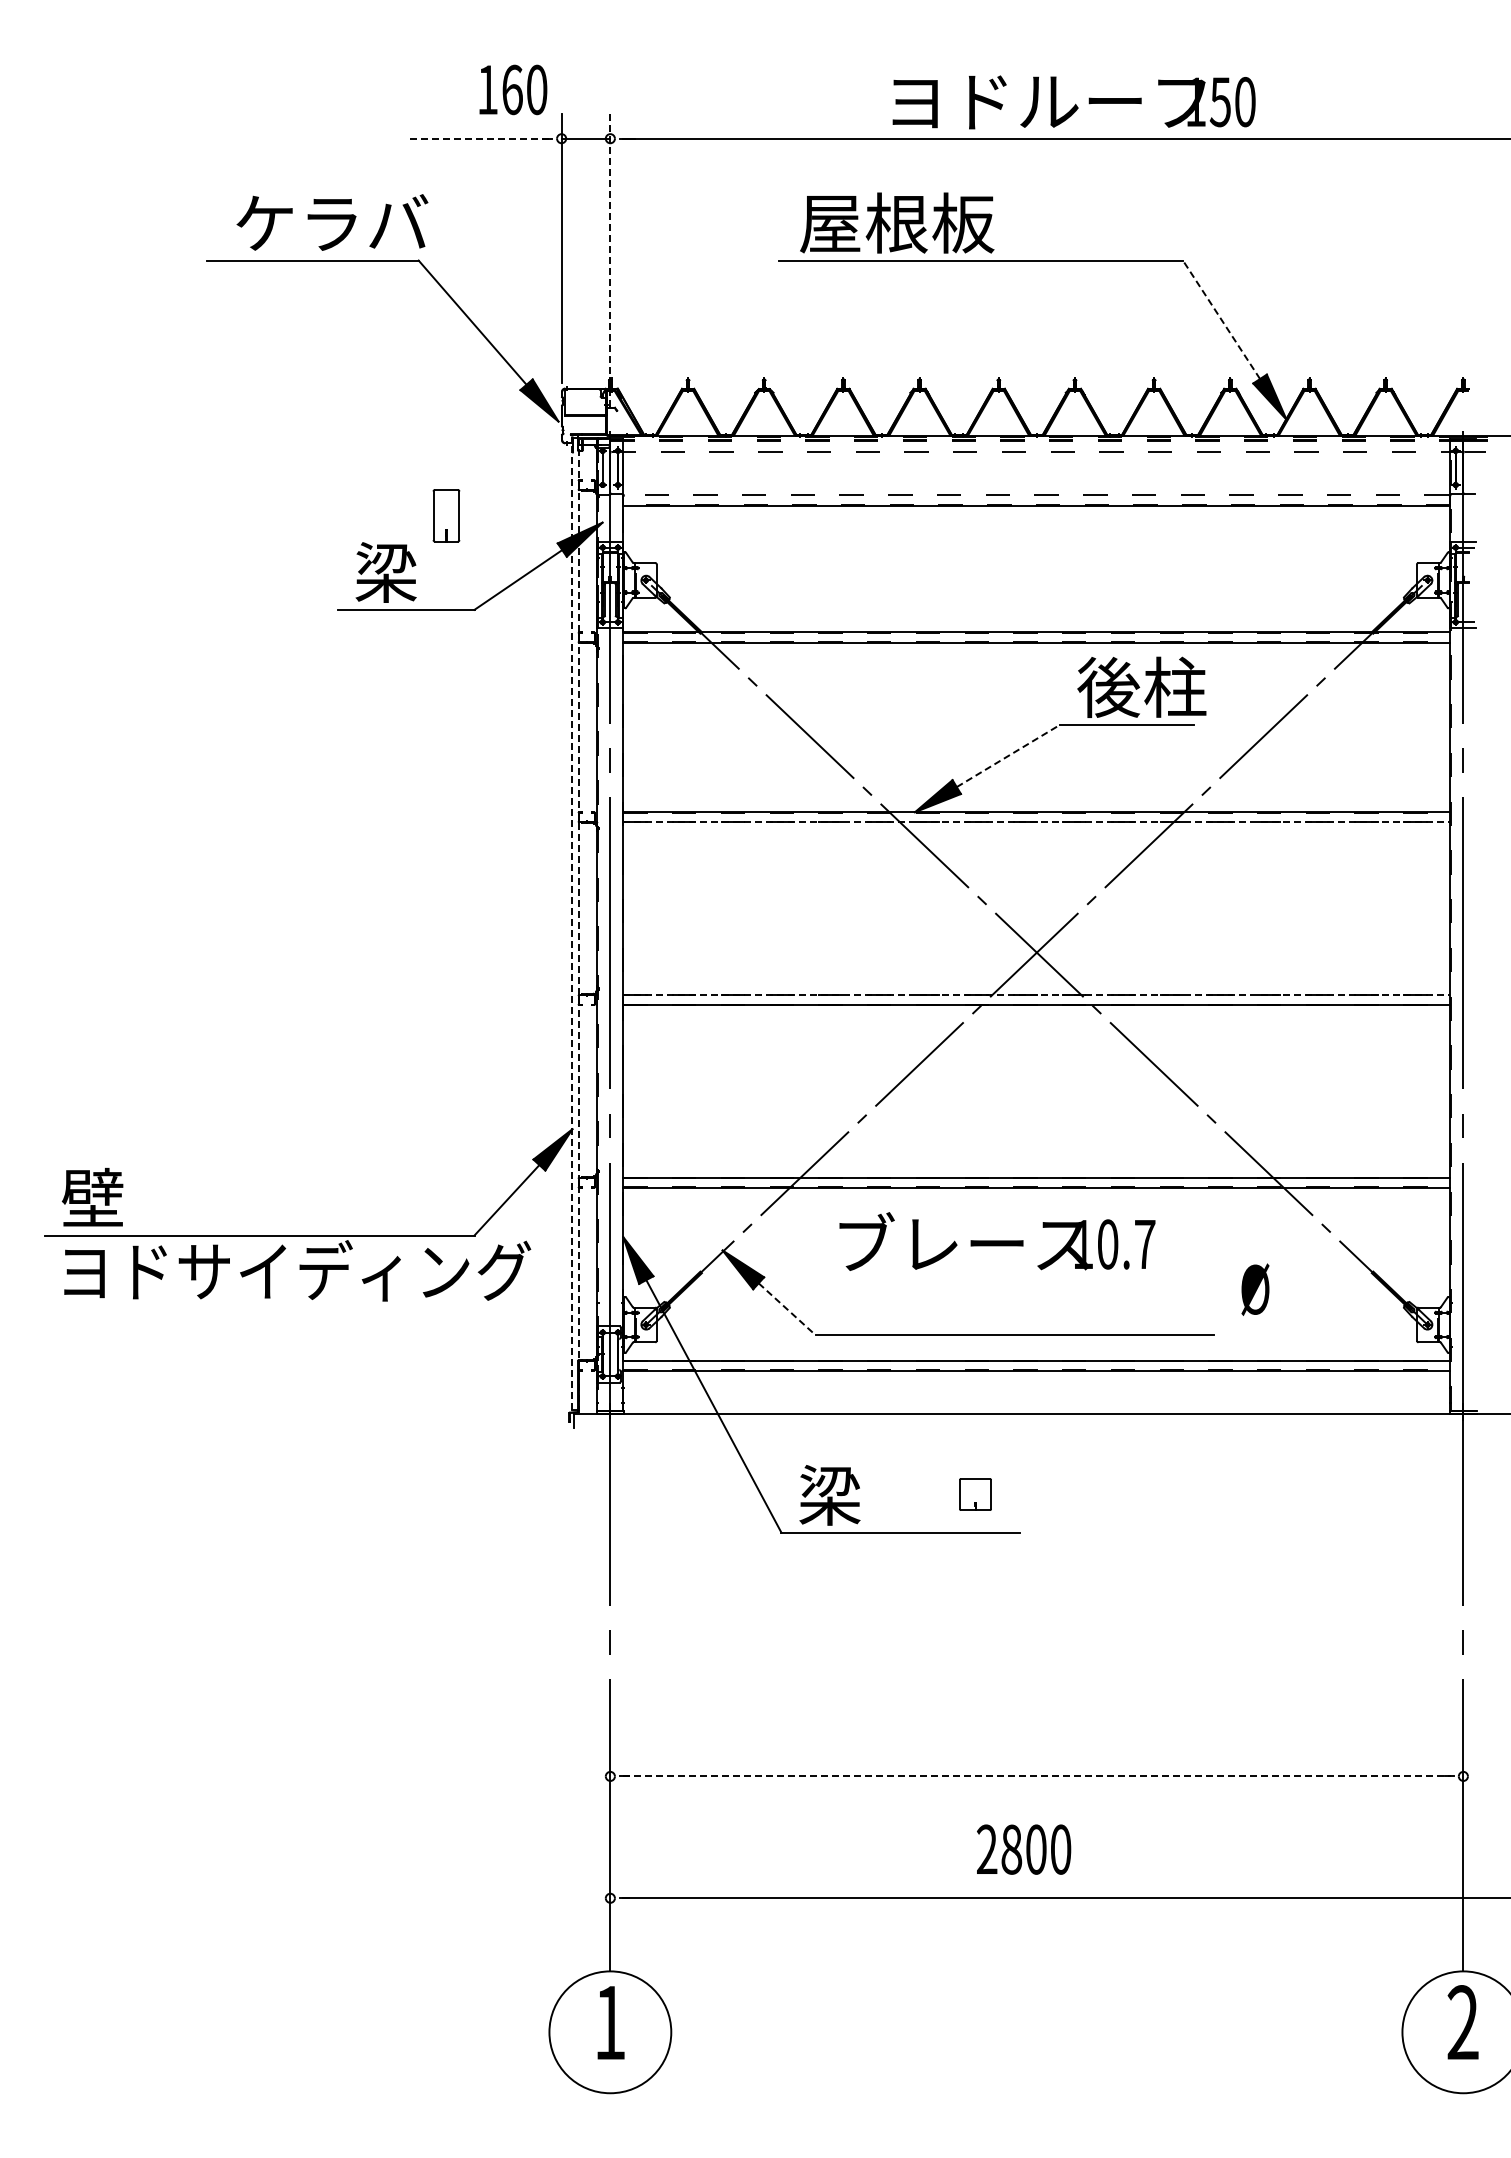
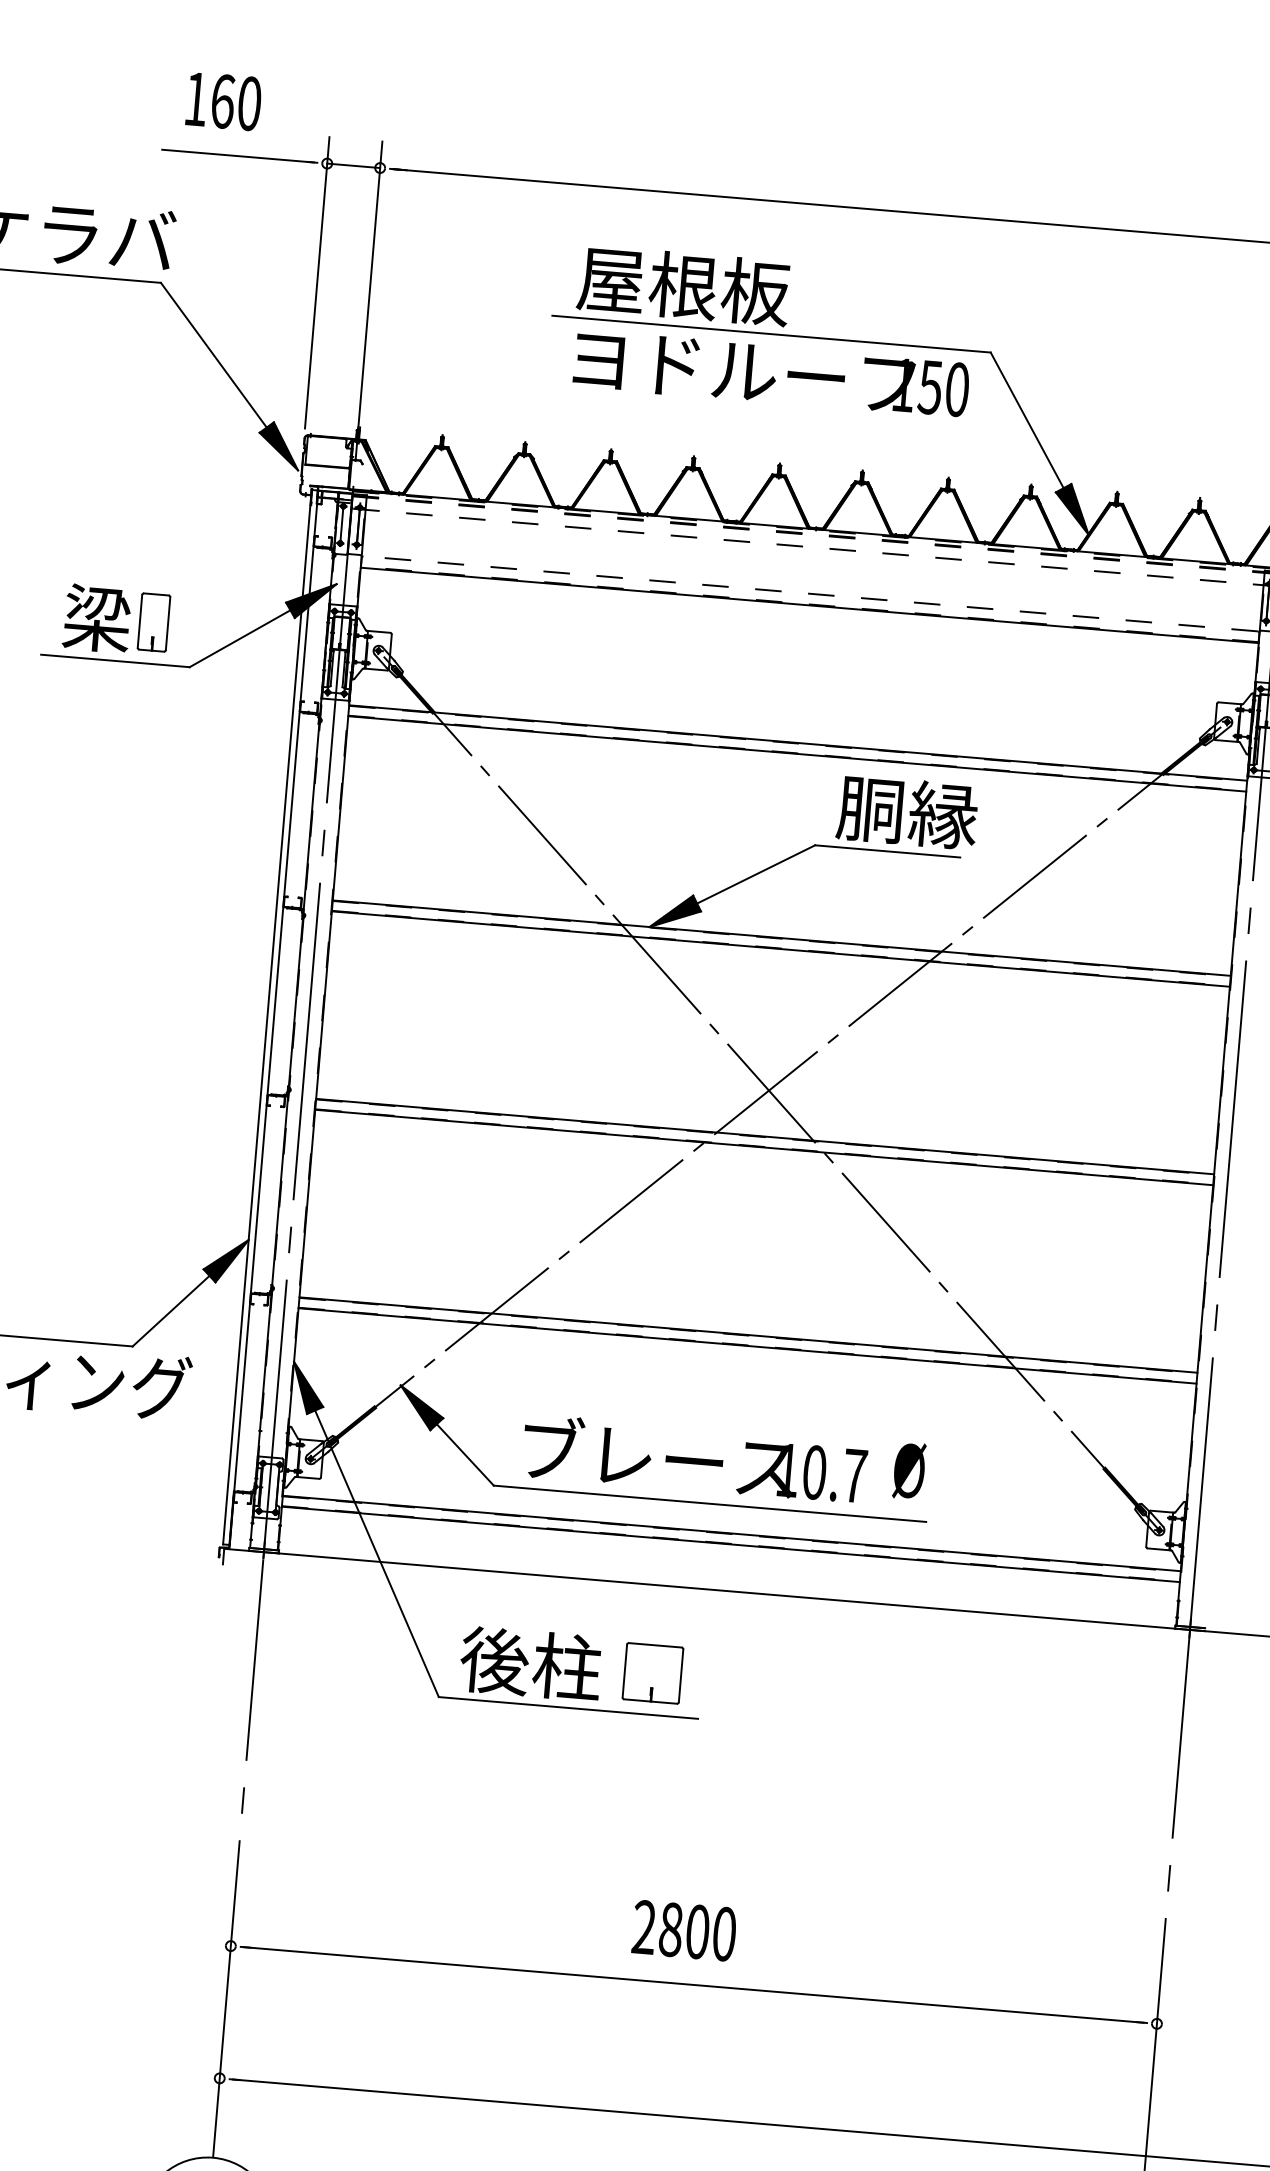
text: (513, 89) -> (224, 101), moved
text: (1073, 102) -> (770, 374), moved
line: (479, 138) -> (238, 155), dashed -> solid
line: (610, 260) -> (369, 300), dashed -> solid
line: (1221, 319) -> (1027, 420), dashed -> solid
part: (446, 515) -> (154, 622), moved
text: (1141, 686) -> (906, 811), 後柱 -> 胴縁
line: (1008, 755) -> (756, 873), dashed -> solid
line: (1036, 822) -> (780, 949), dashed -> solid
line: (572, 924) -> (267, 1017), dashed -> solid
line: (578, 924) -> (273, 1018), dashed -> solid
line: (1036, 995) -> (764, 1137), dashed -> solid
text: (997, 1241) -> (694, 1459), moved
text: (1255, 1289) -> (909, 1470), moved
line: (787, 1309) -> (465, 1455), dashed -> solid
text: (862, 1494) -> (530, 1662), 梁 -> 後柱
part: (975, 1494) -> (652, 1673), size x1.67
line: (1037, 1776) -> (694, 1985), dashed -> solid
text: (1024, 1849) -> (684, 1930), moved

